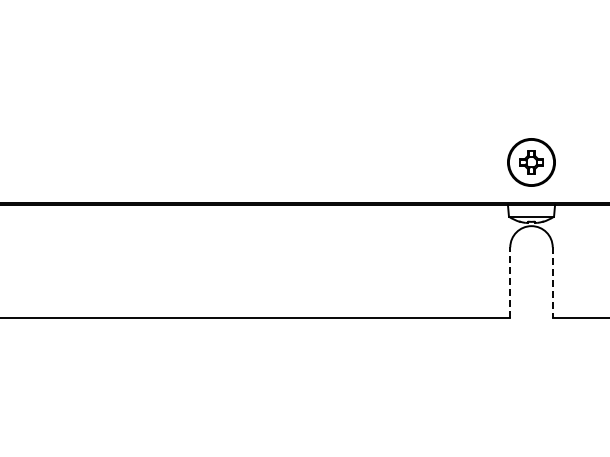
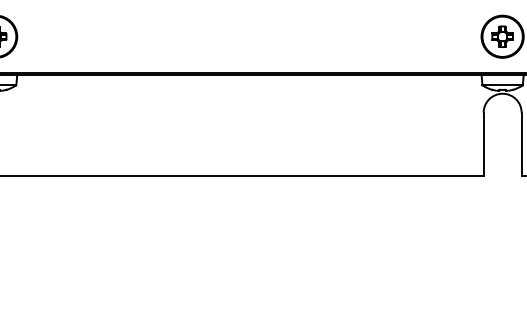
line: (510, 282) -> (483, 144), dashed -> solid
line: (552, 283) -> (521, 145), dashed -> solid

